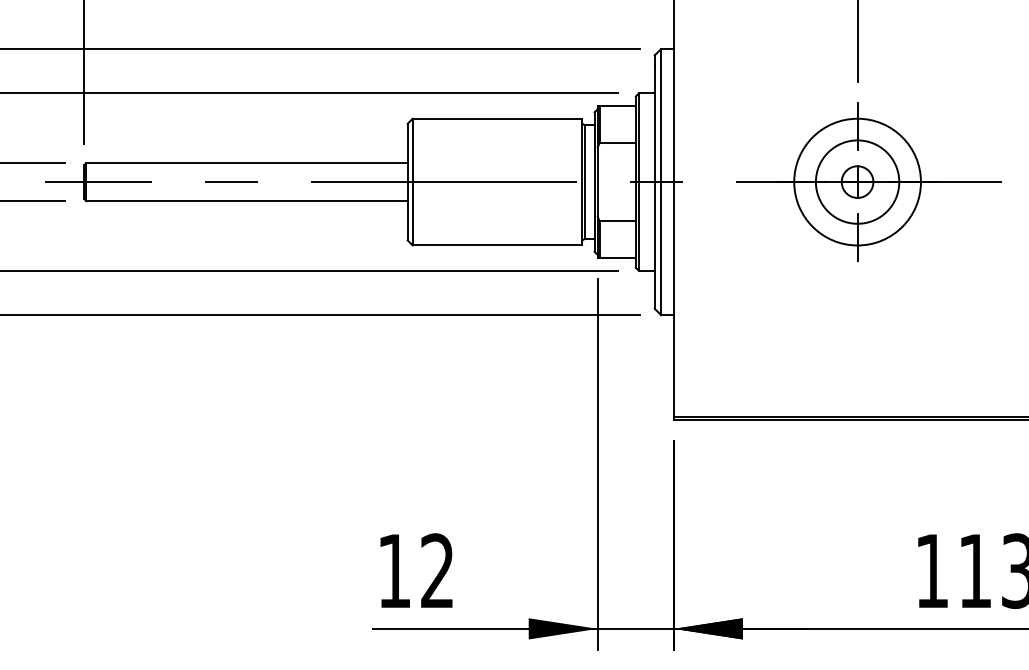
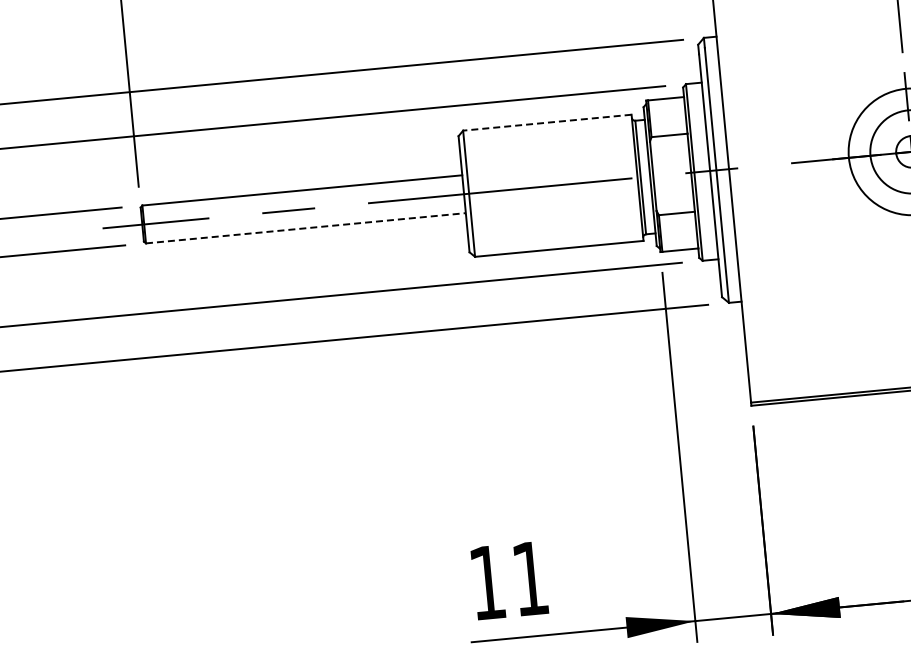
line: (497, 118) -> (547, 122), solid -> dashed
line: (247, 201) -> (306, 228), solid -> dashed
text: (436, 570) -> (529, 578), 12 -> 11

